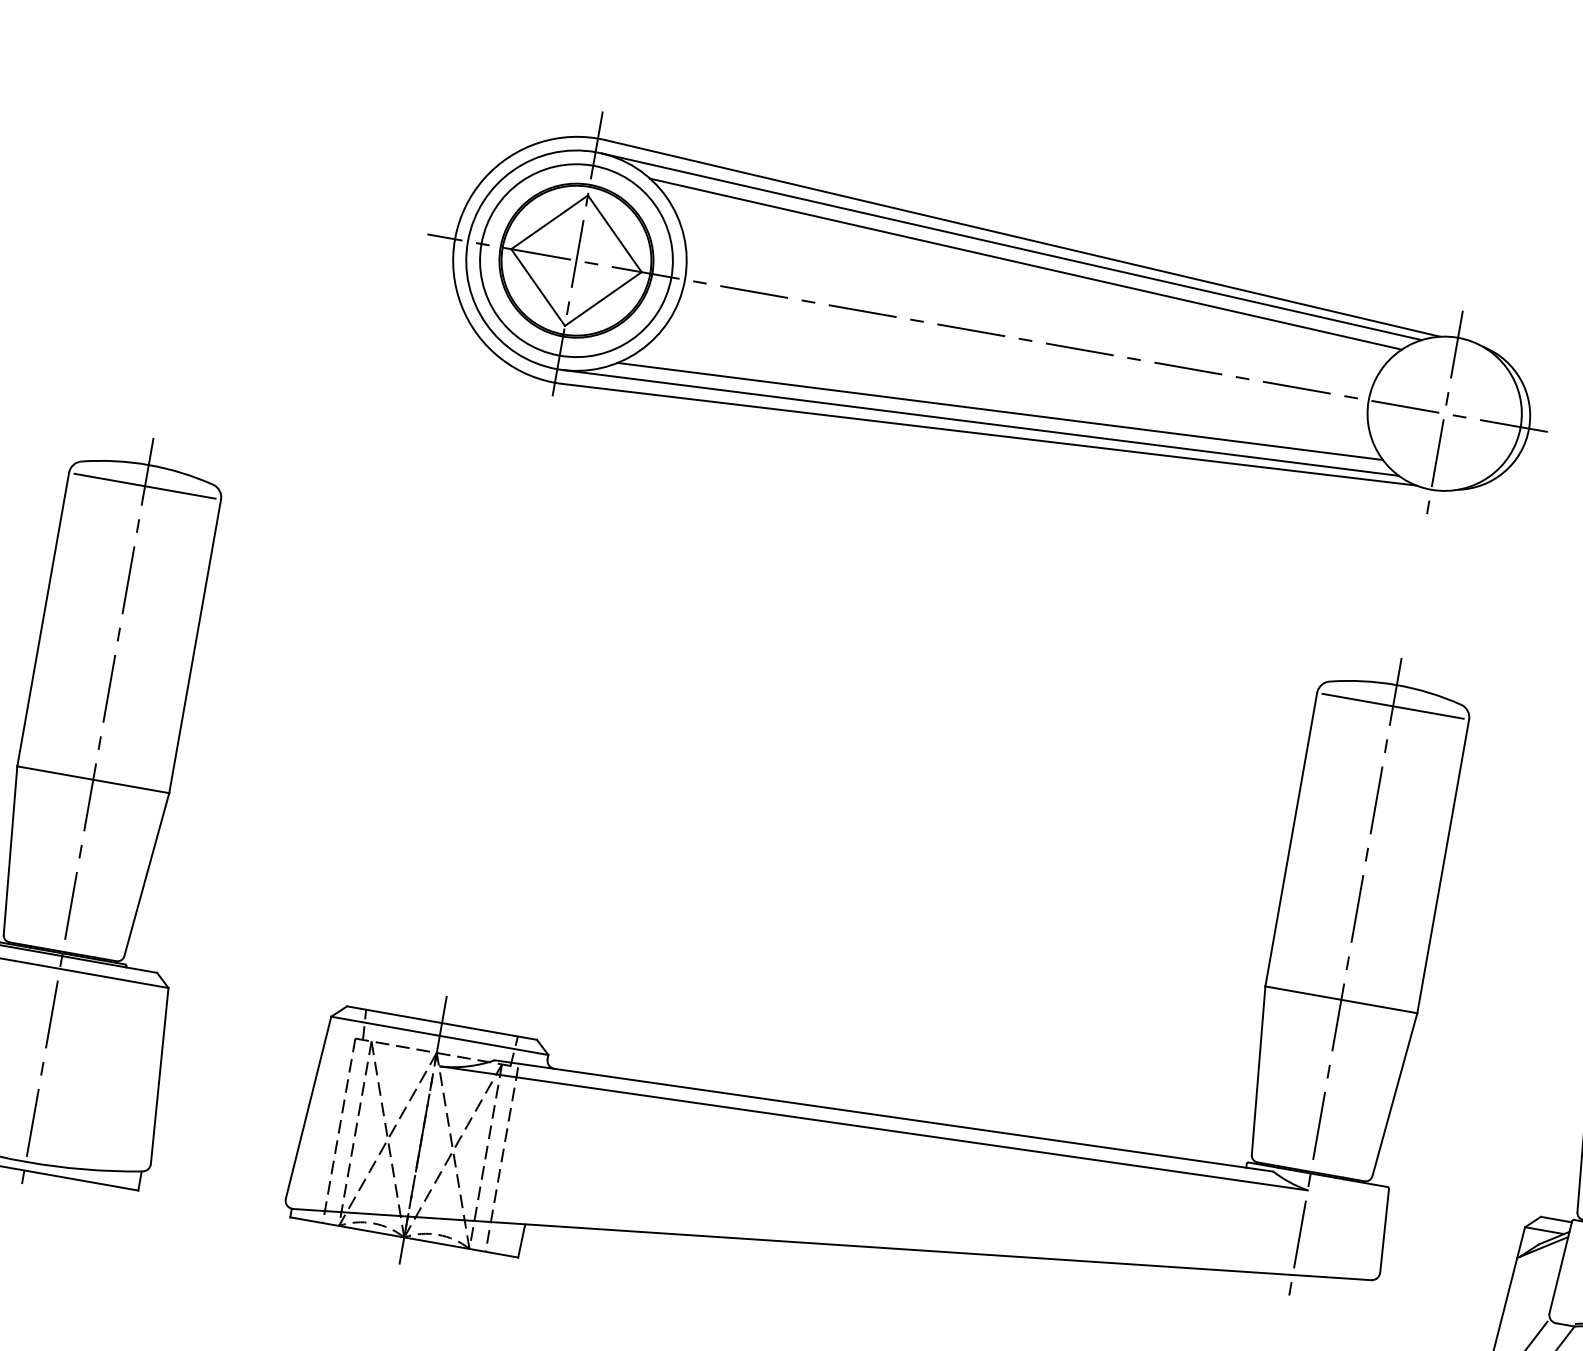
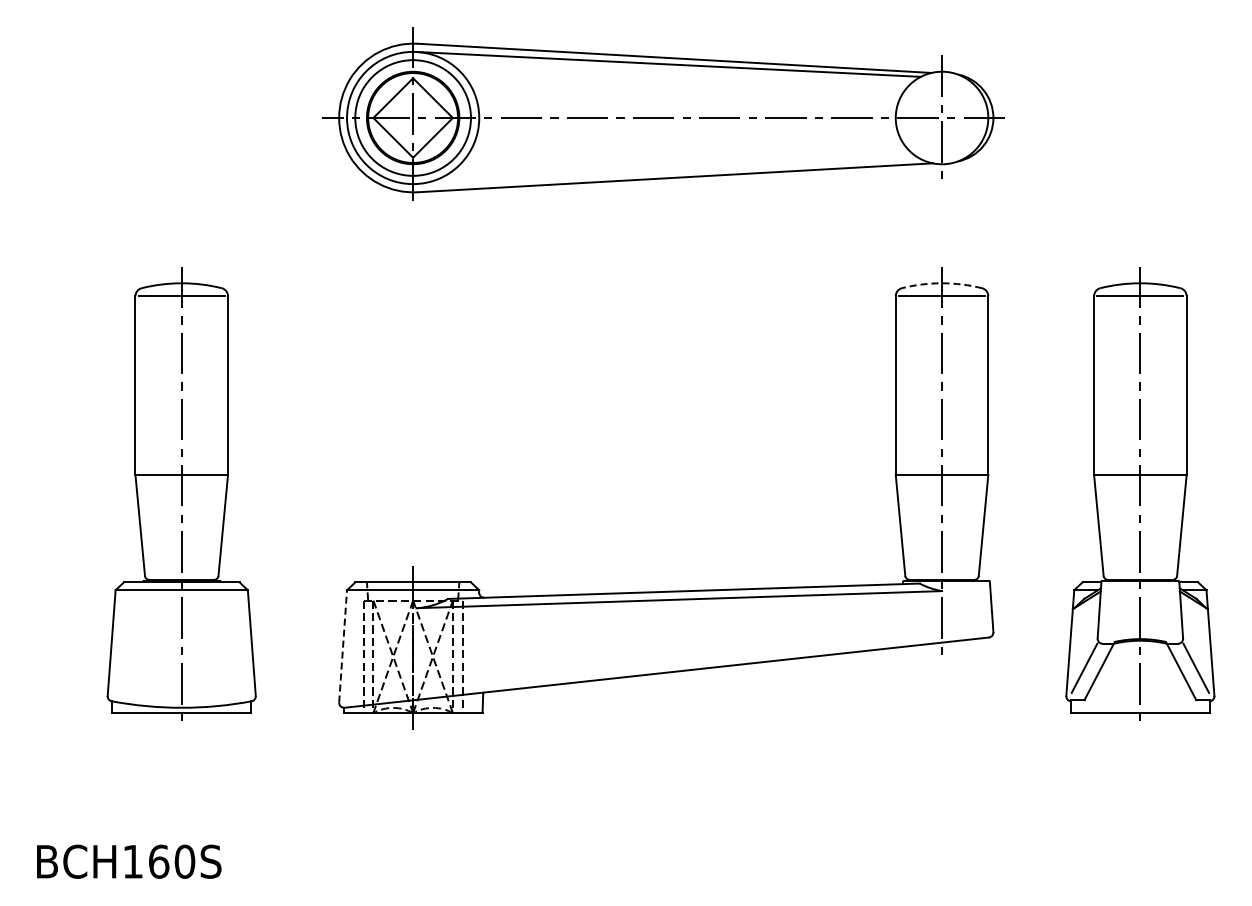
line: (1026, 263) -> (679, 72), removed
line: (1000, 410) -> (679, 162), removed
line: (980, 422) -> (668, 171), removed
arc: (1397, 685) -> (942, 283), solid -> dashed
line: (309, 1106) -> (343, 645), solid -> dashed

